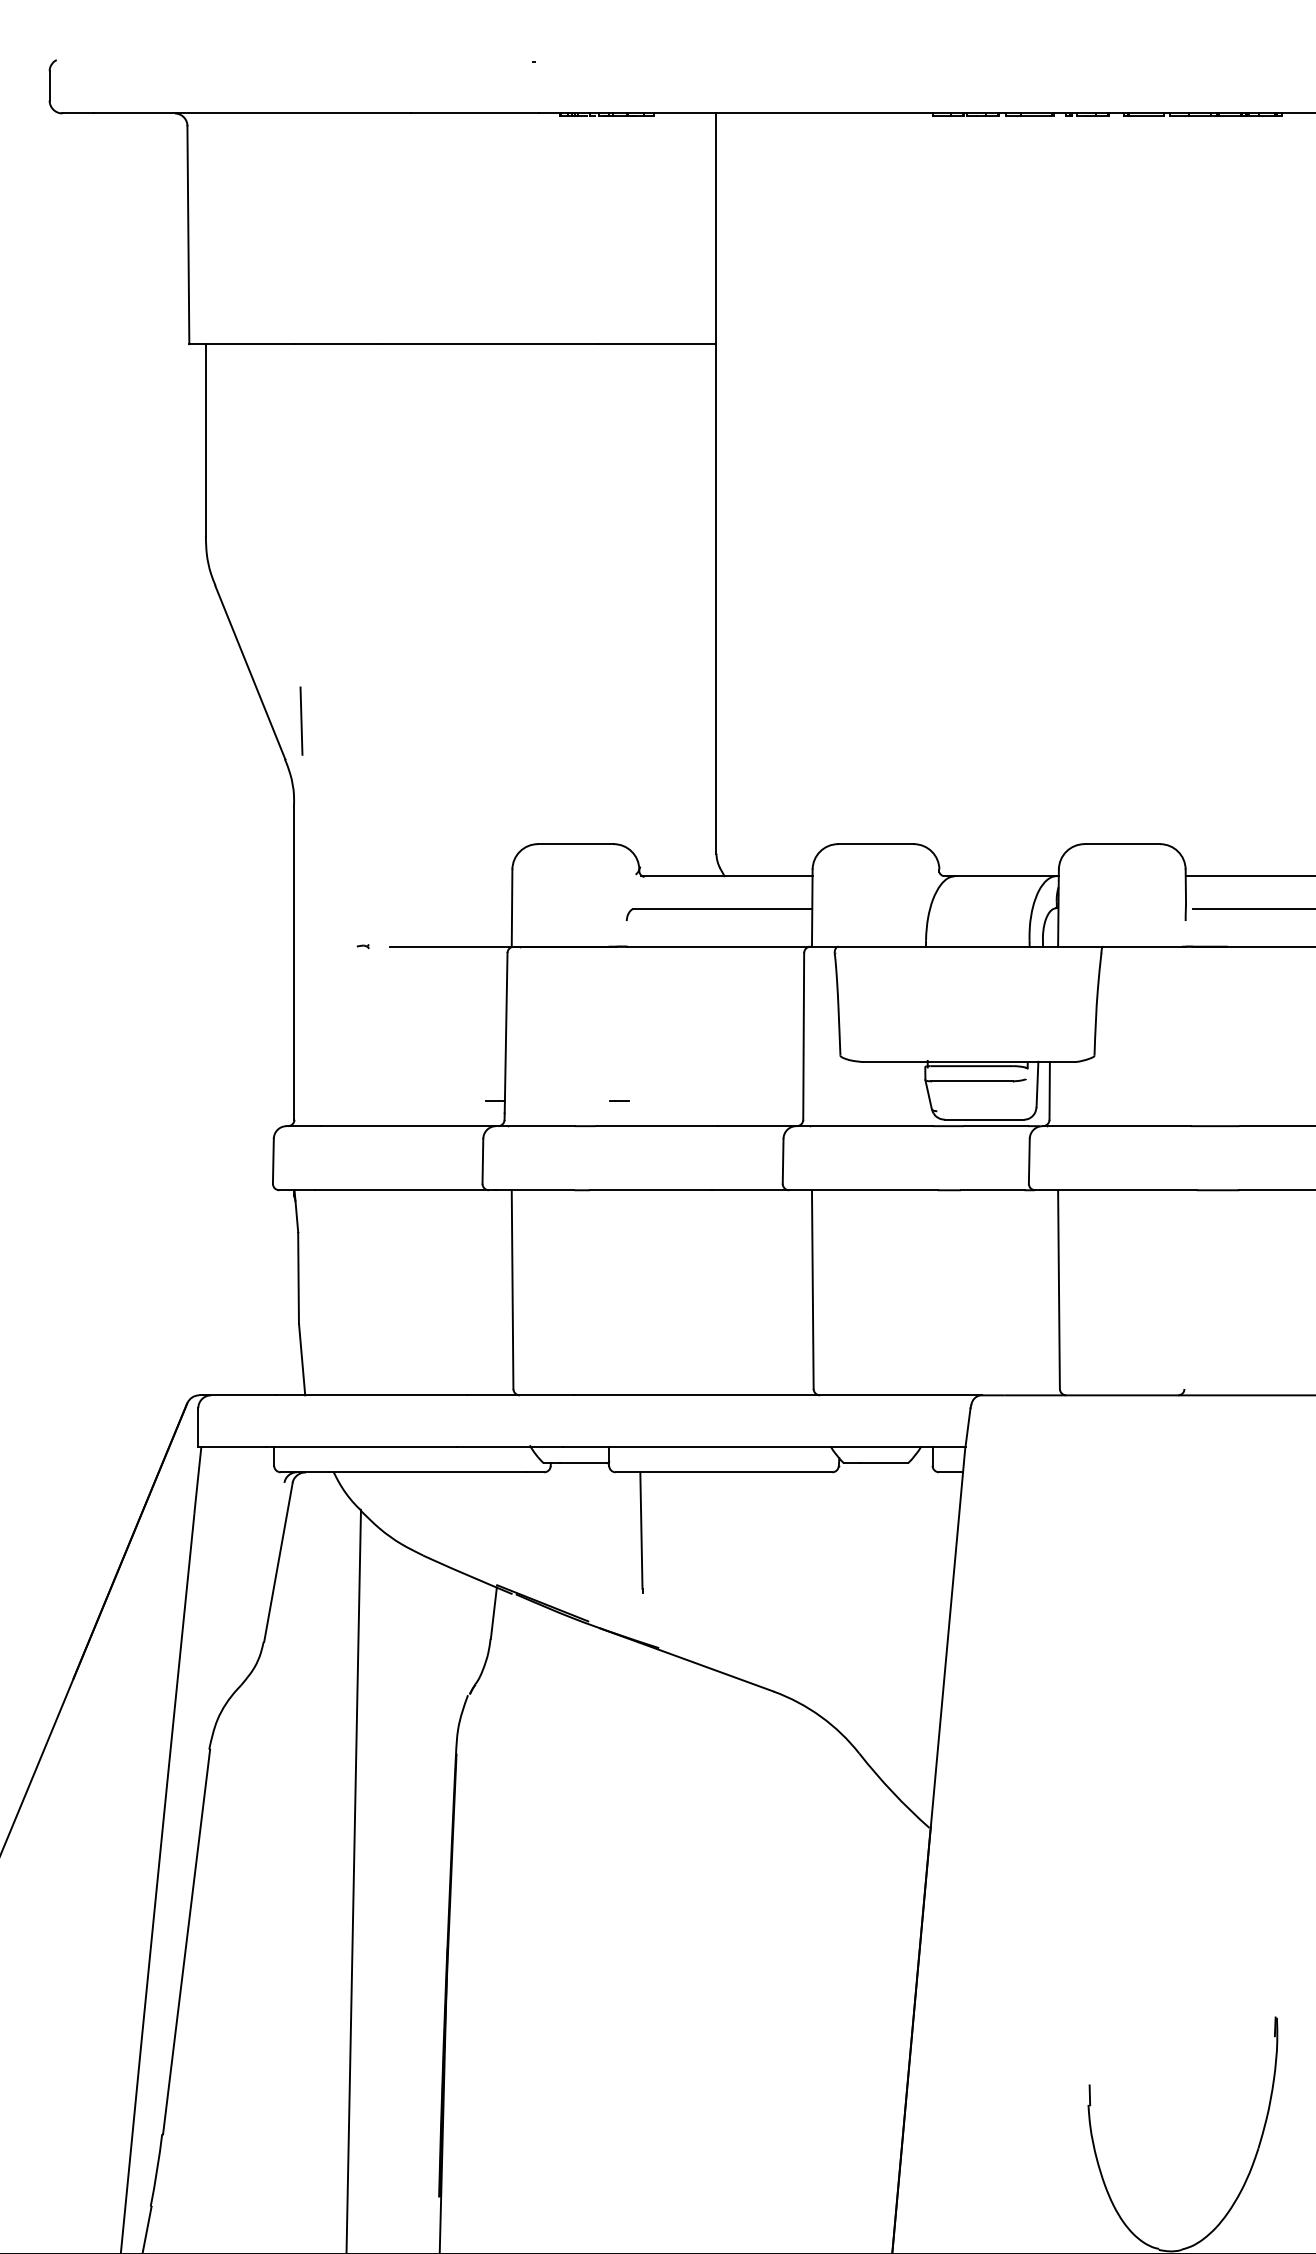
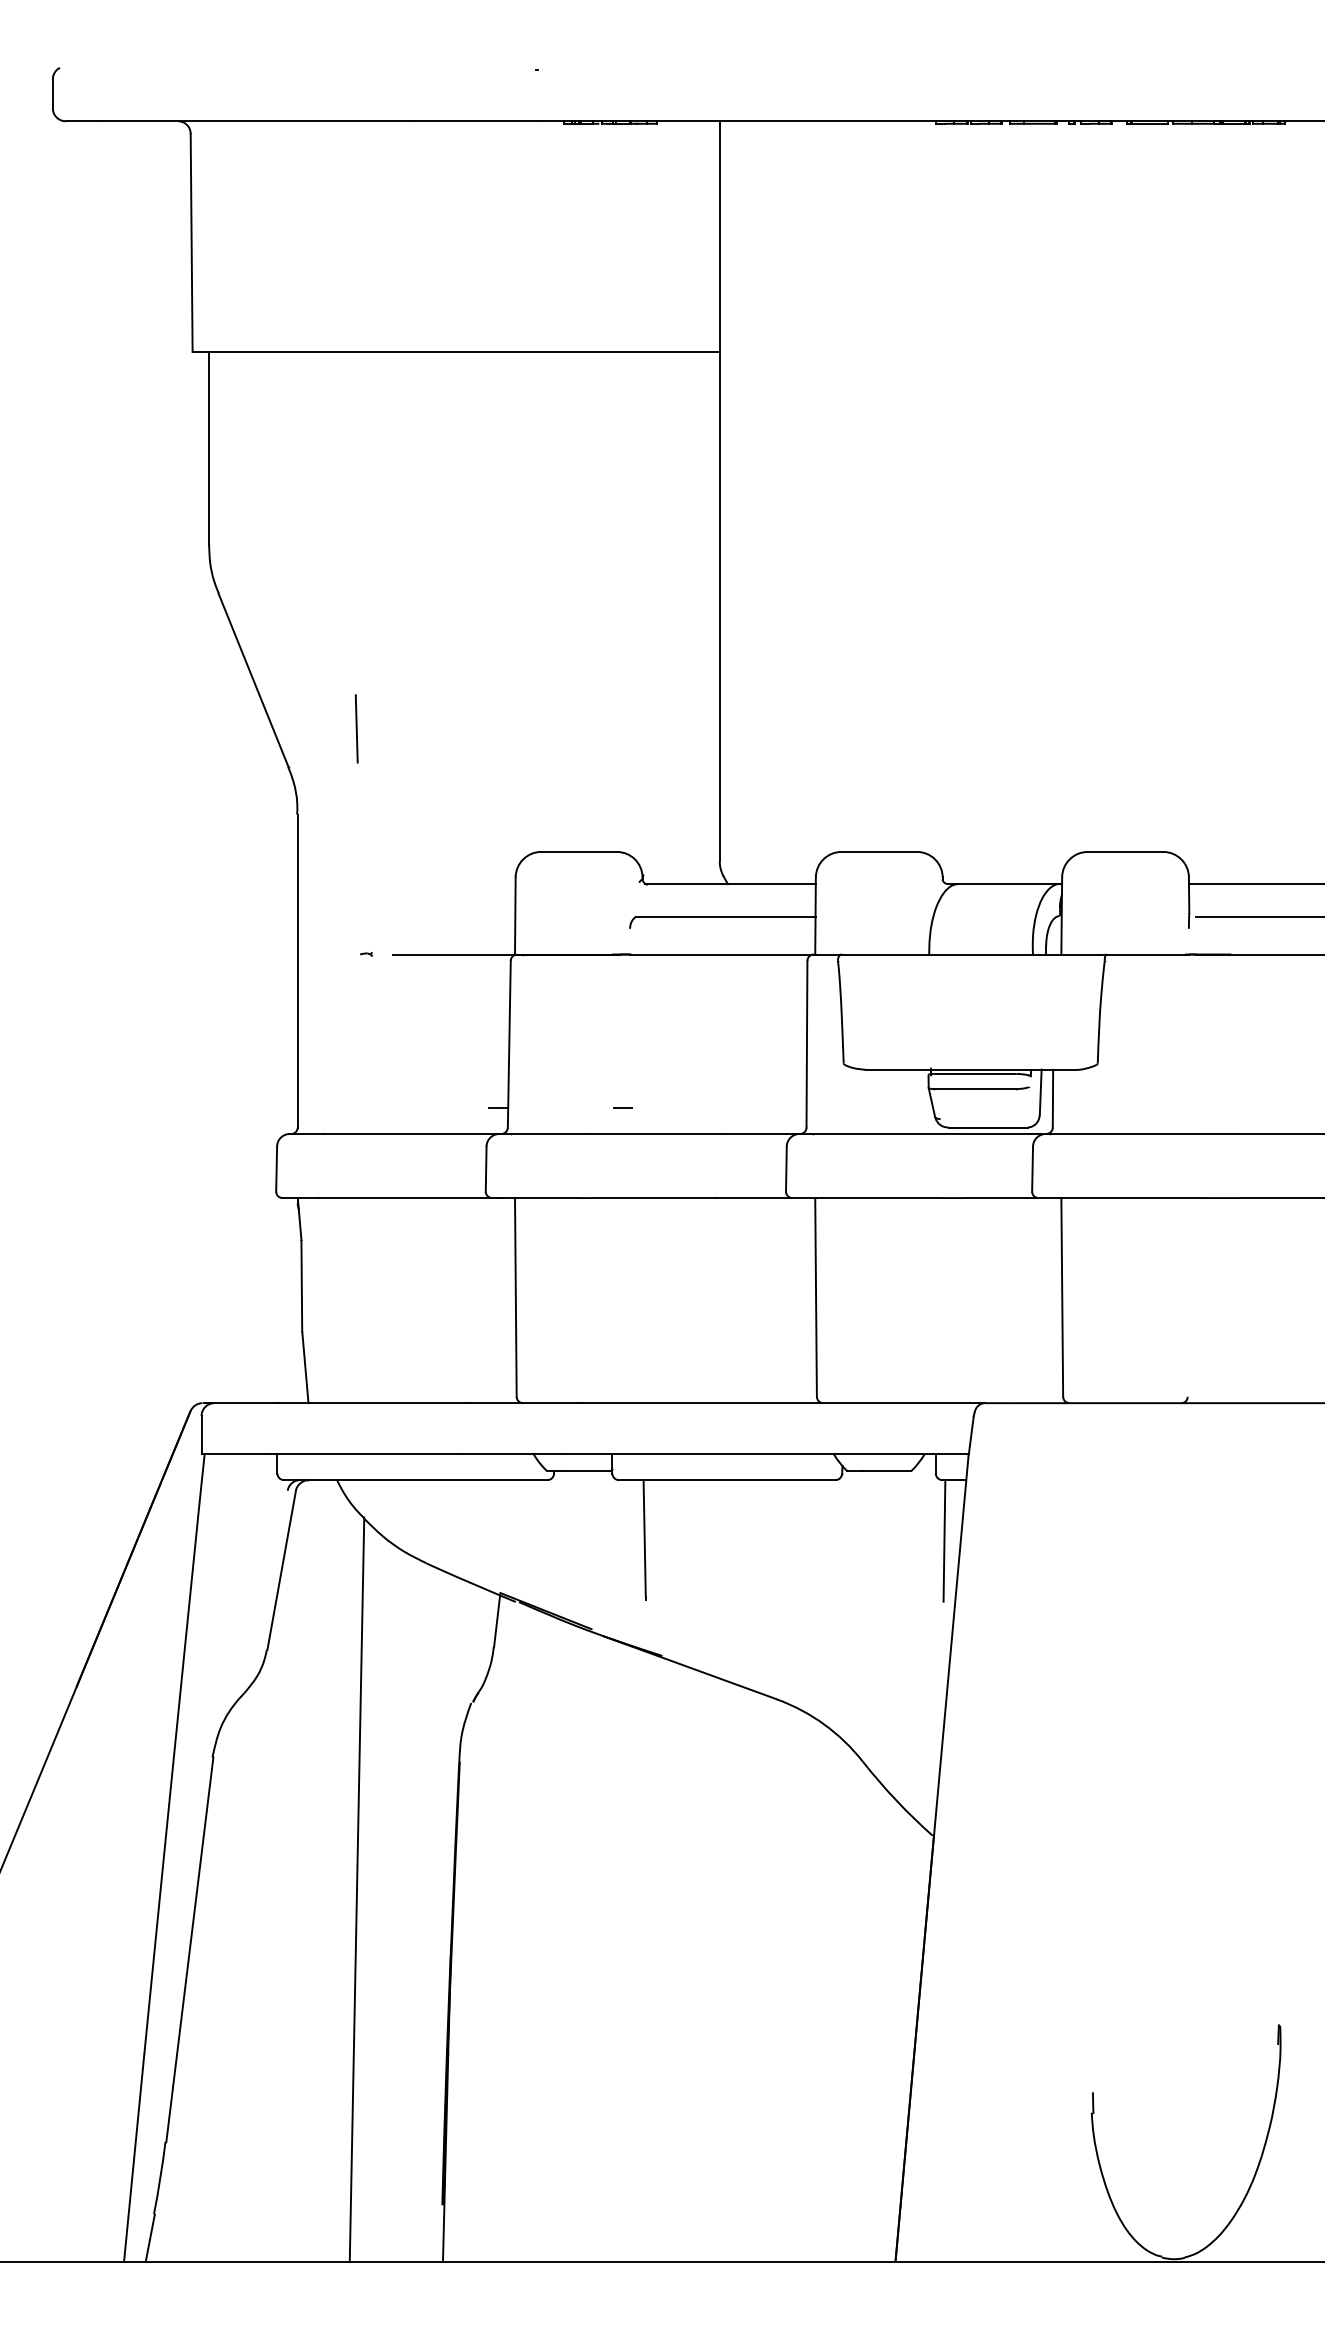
line: (301, 720) -> (356, 728), moved
line: (941, 1532) -> (944, 1540), added

